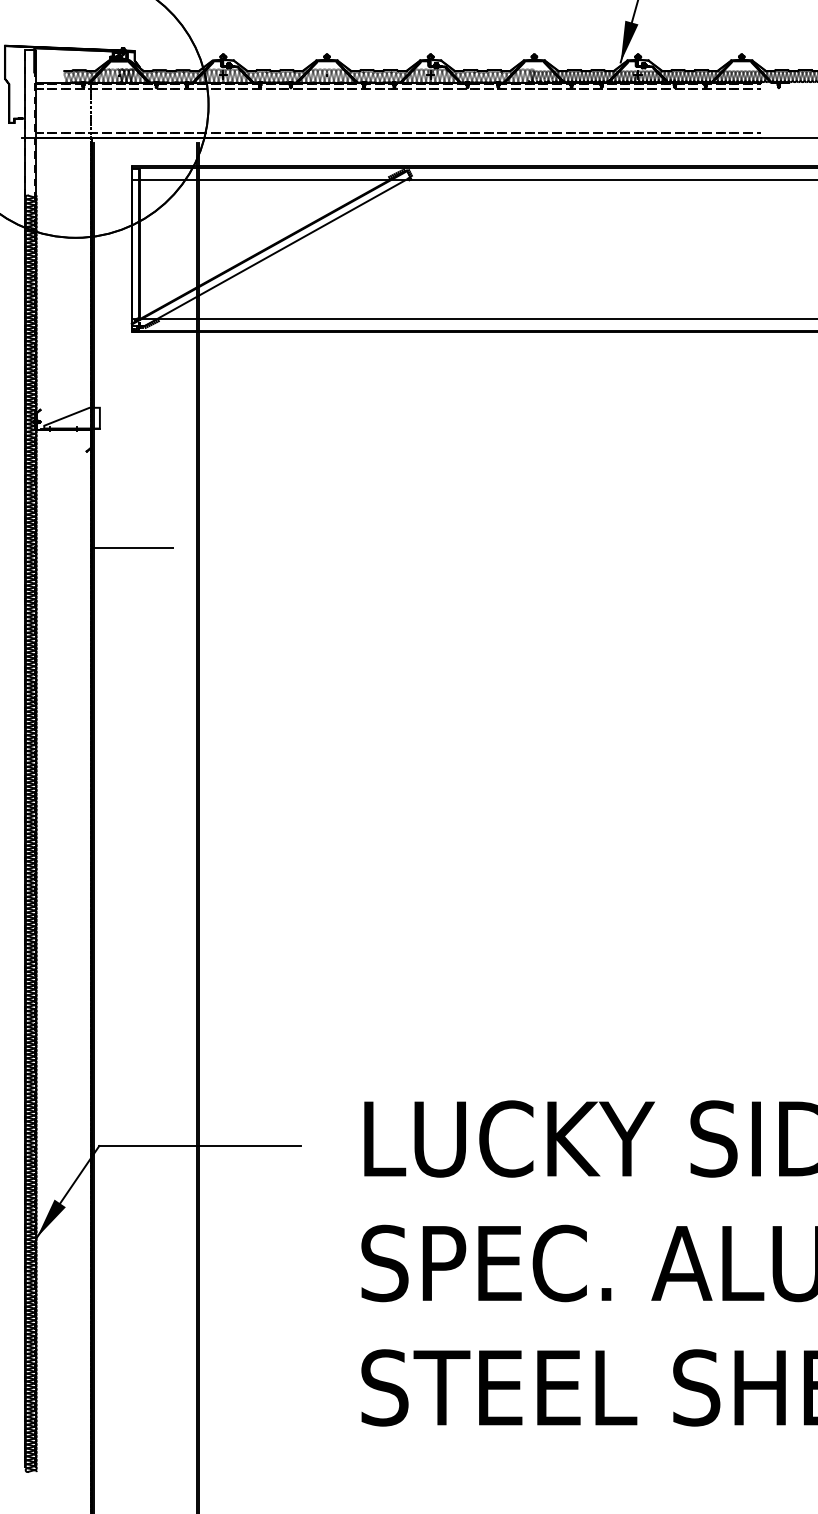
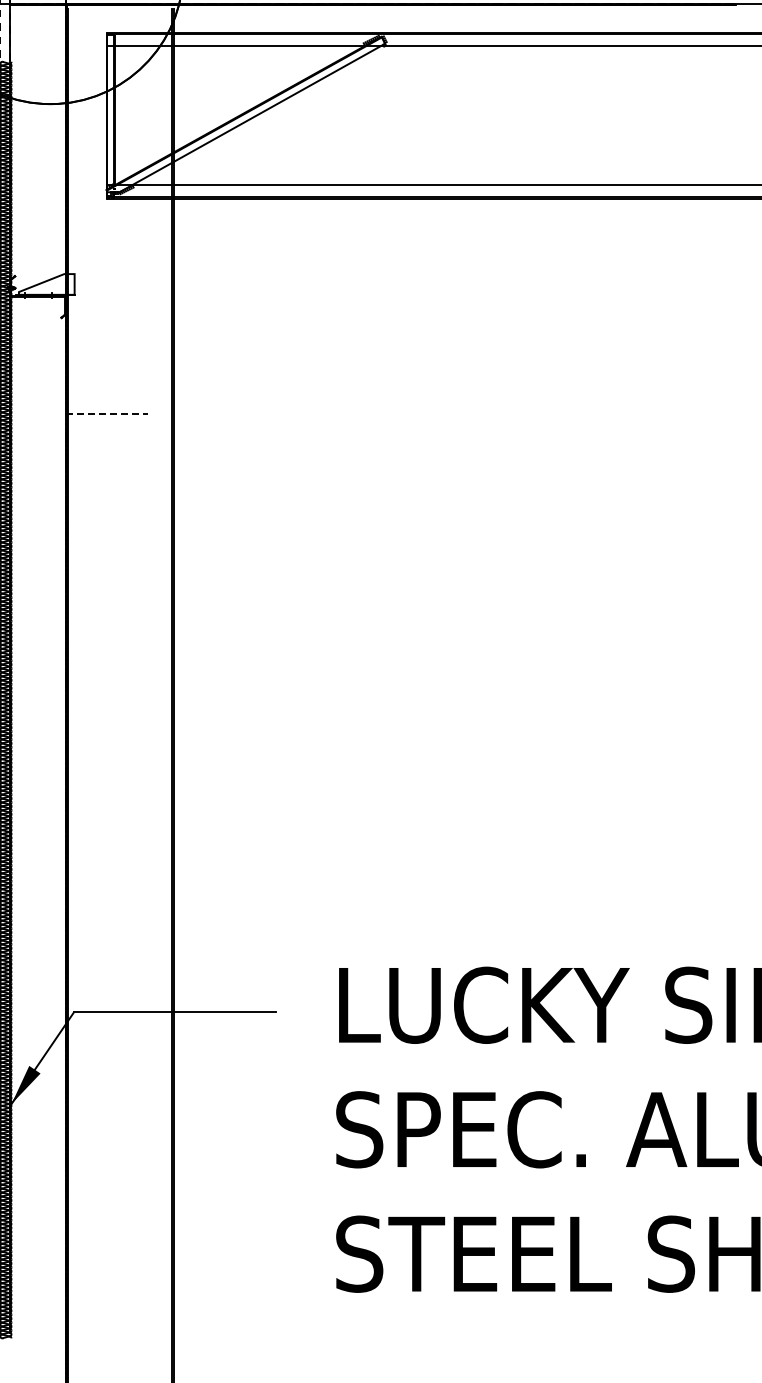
line: (132, 547) -> (107, 413), solid -> dashed

